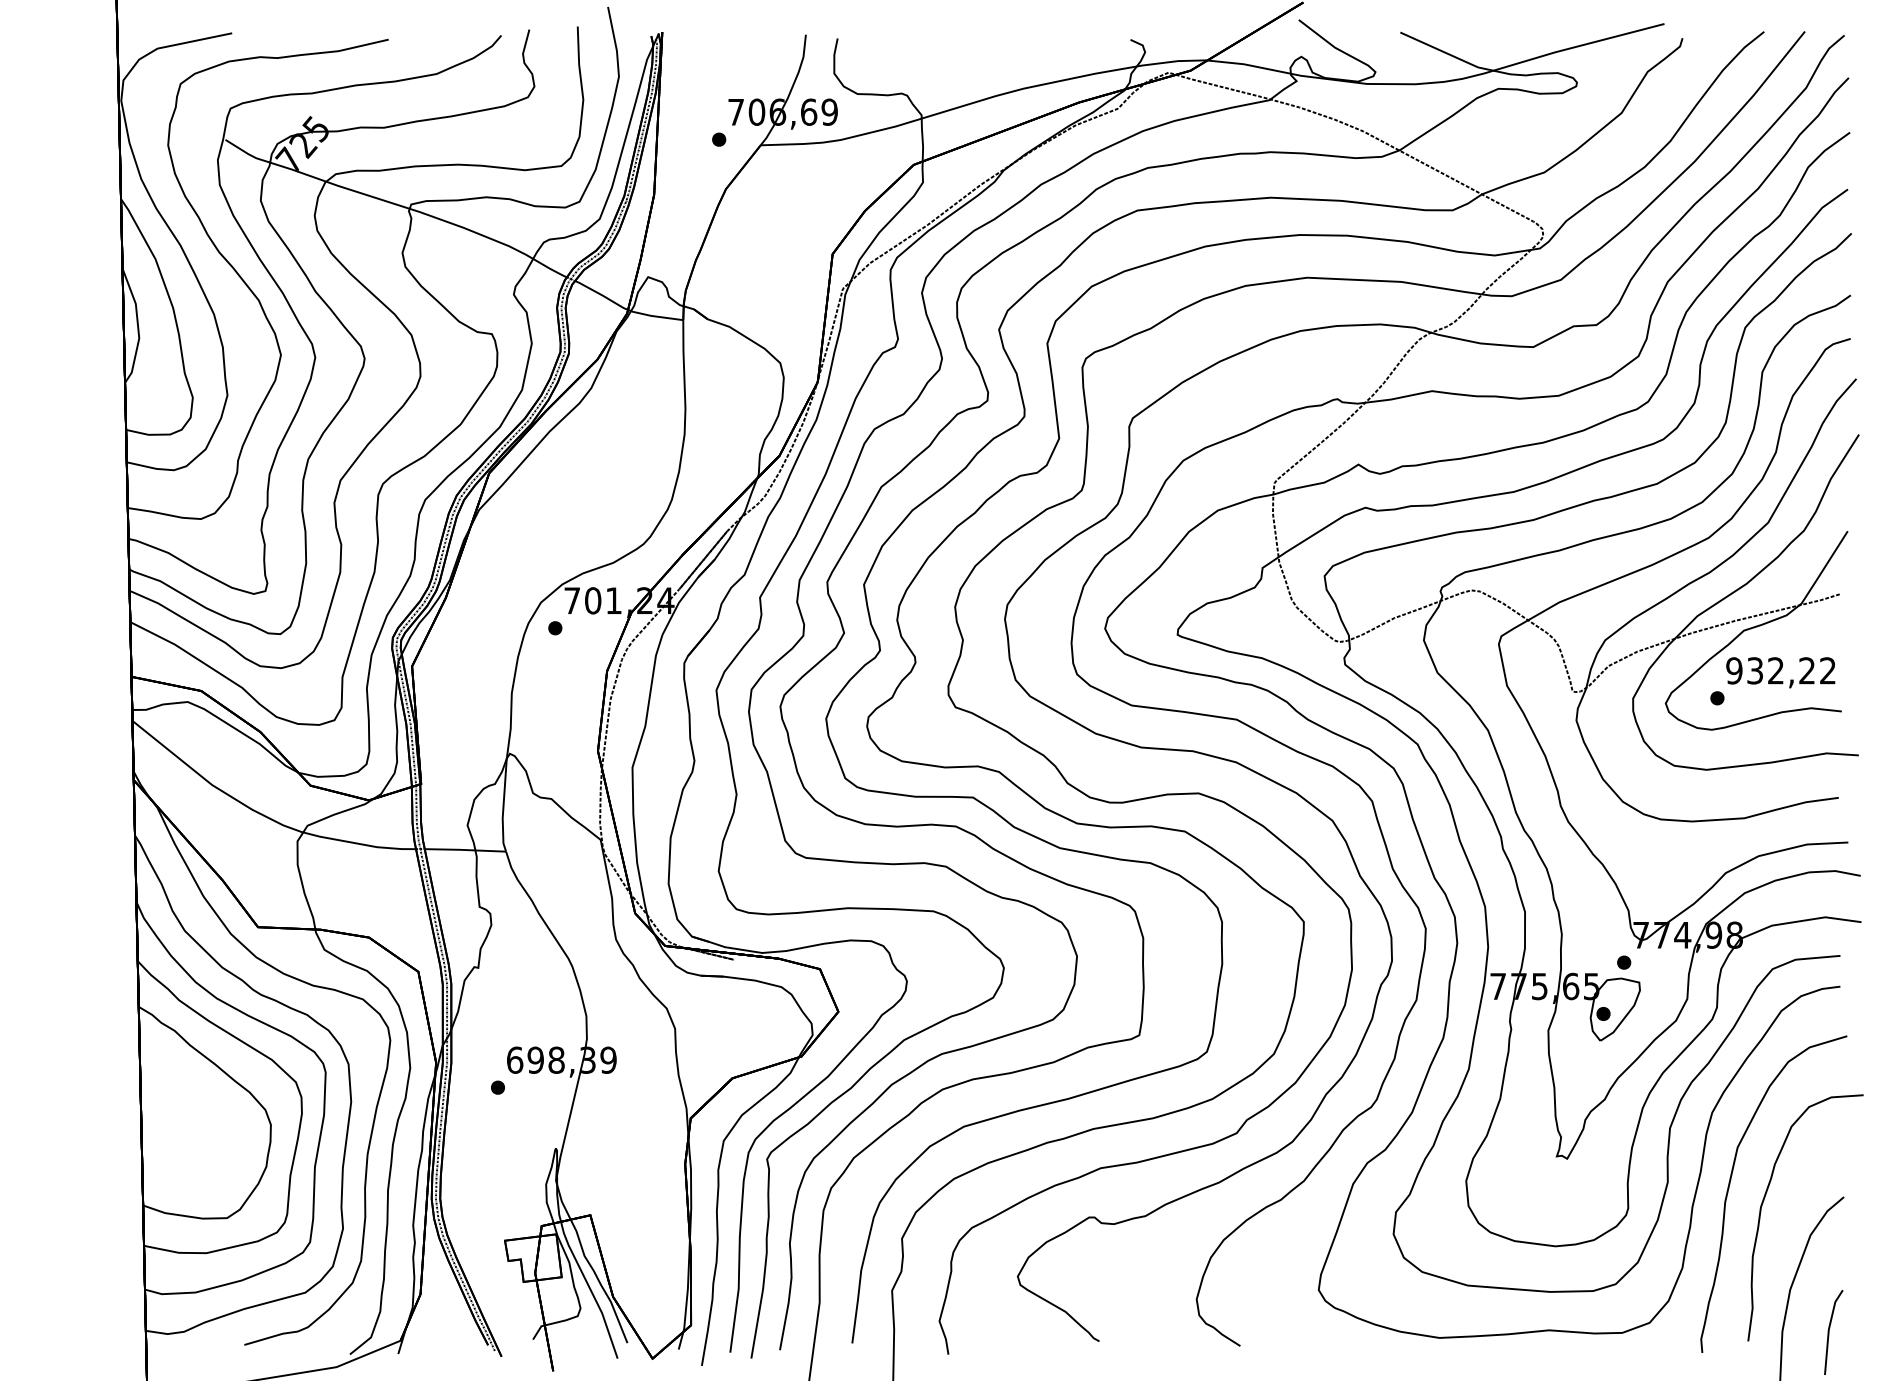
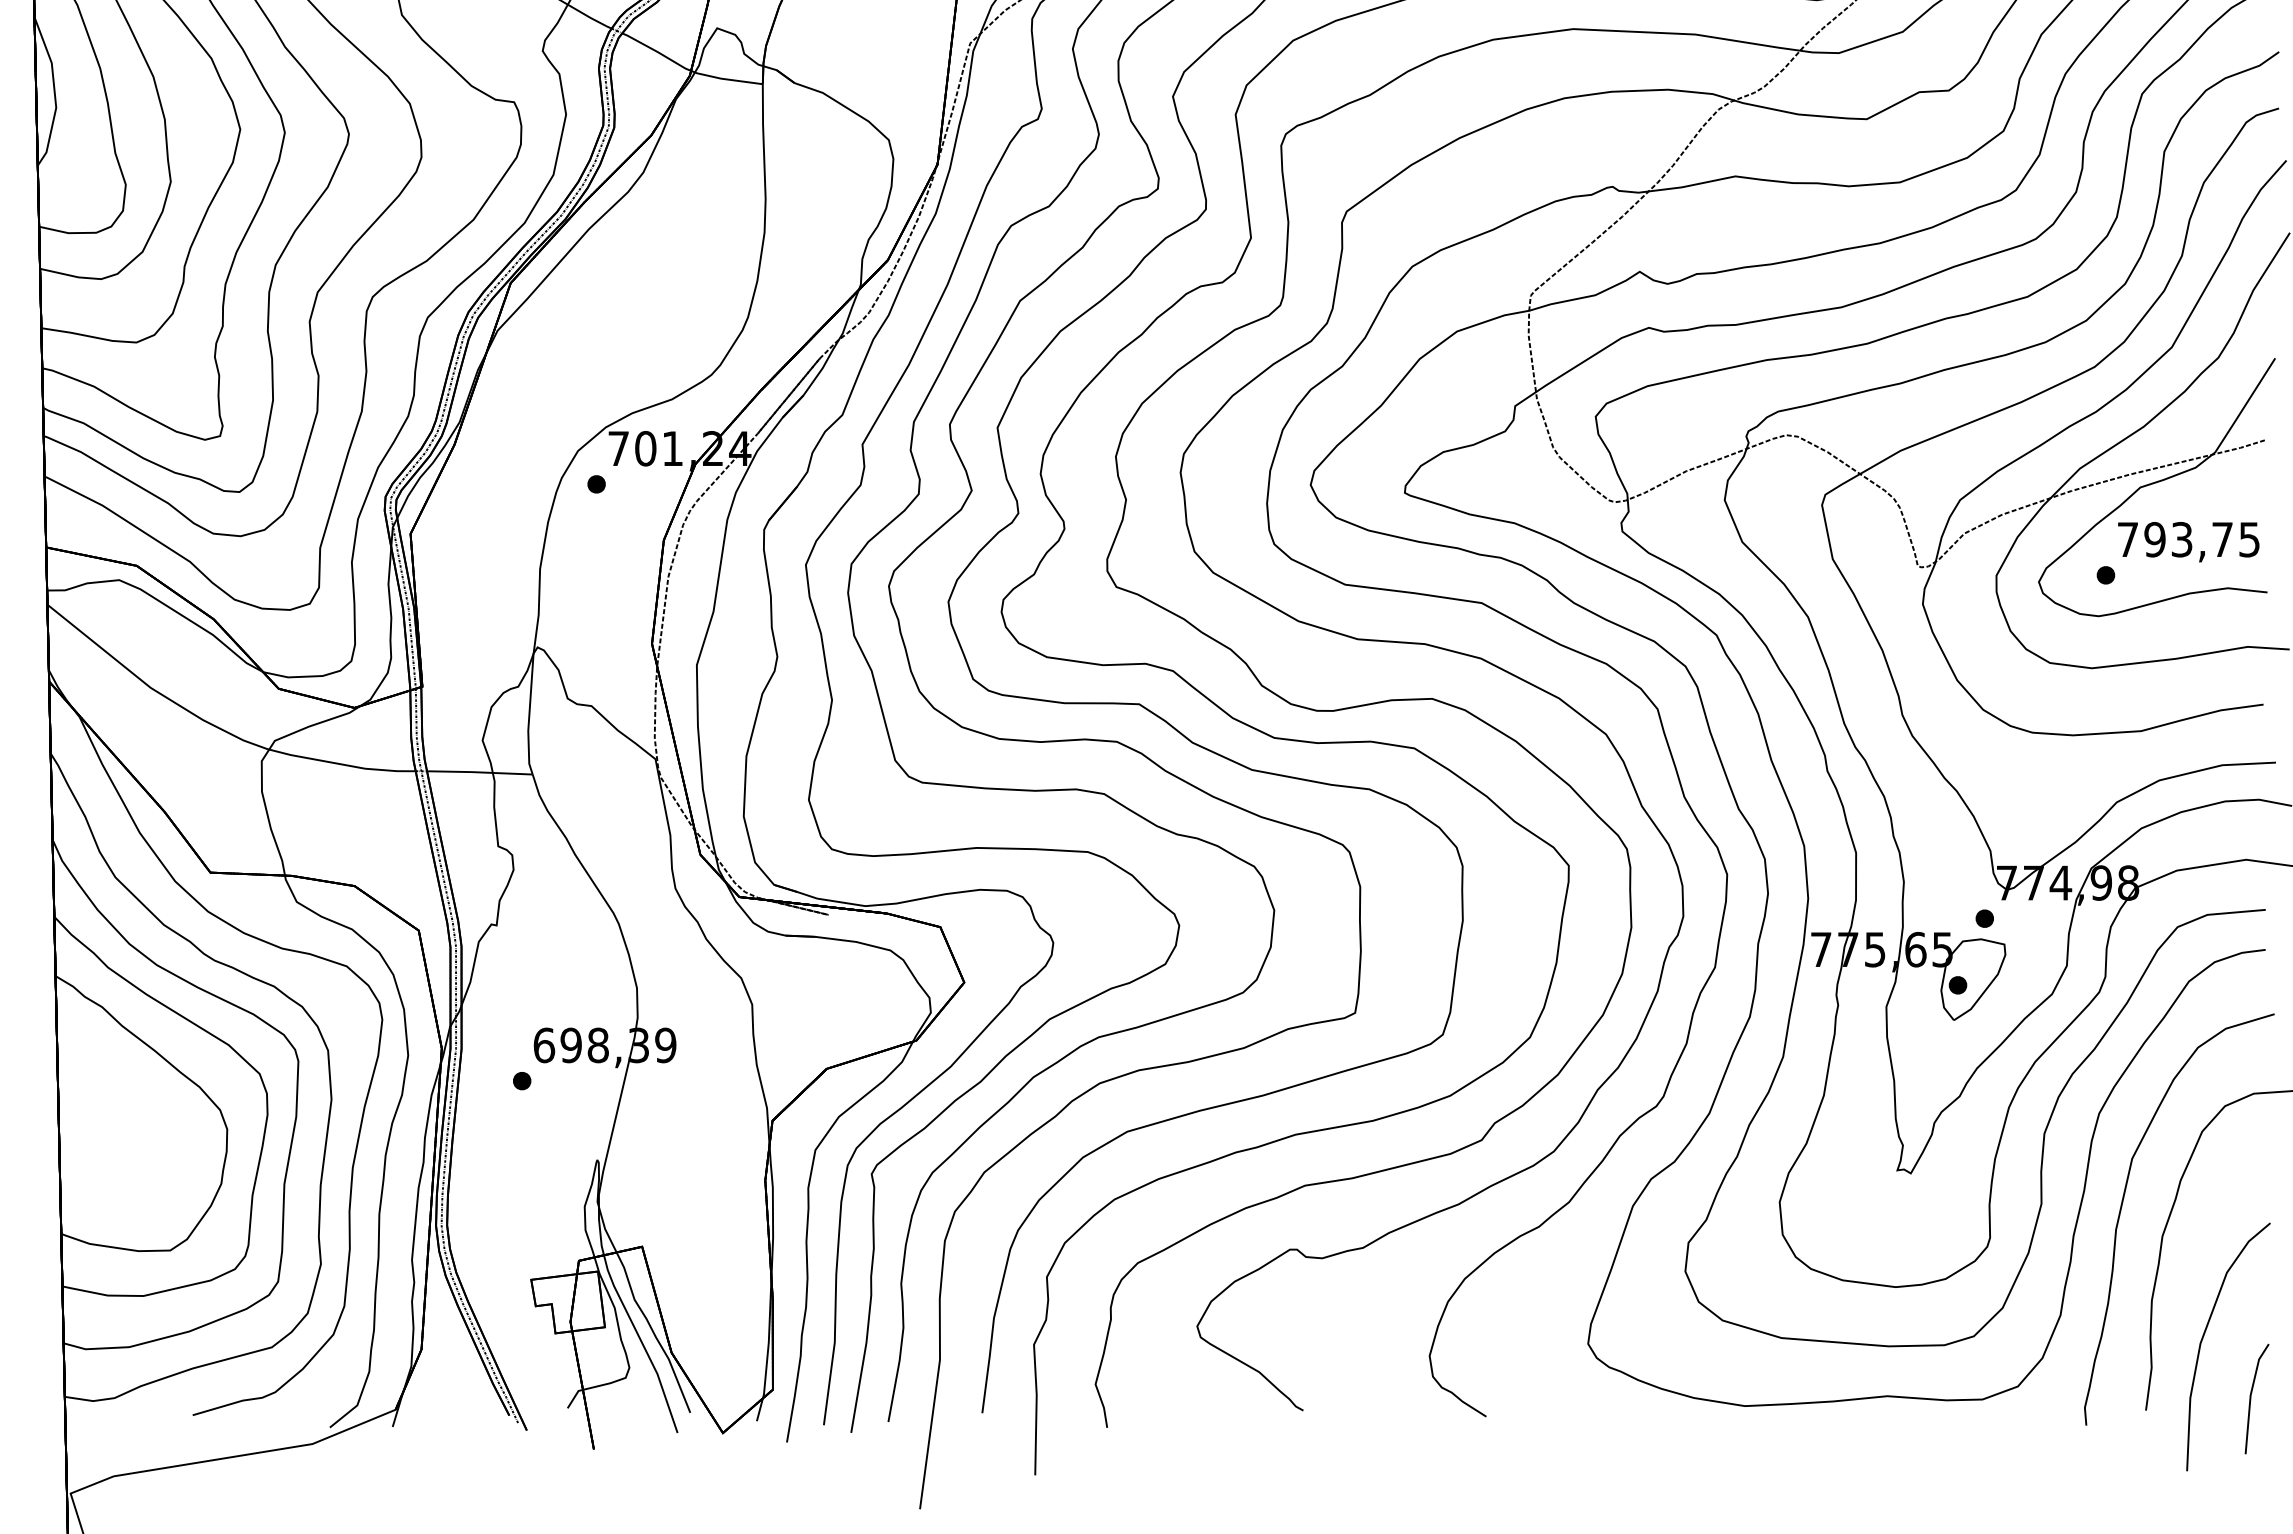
text: (1780, 670) -> (2187, 539), 932,22 -> 793,75

